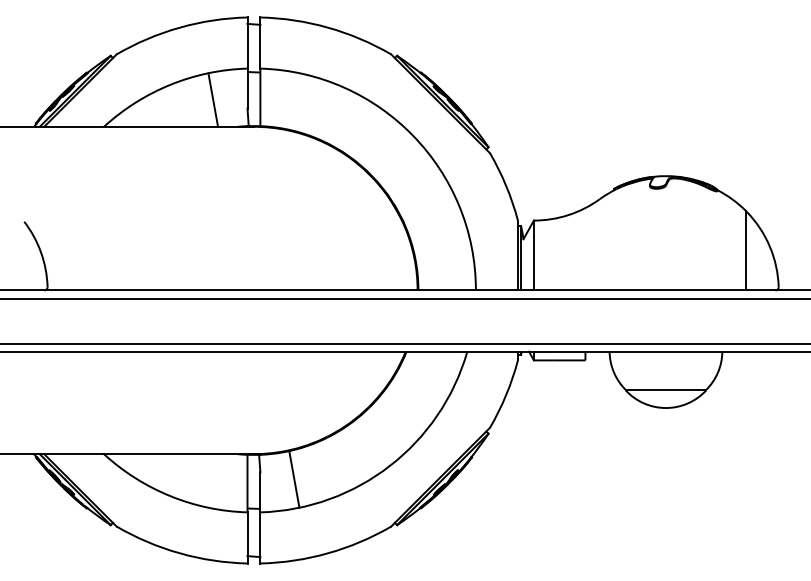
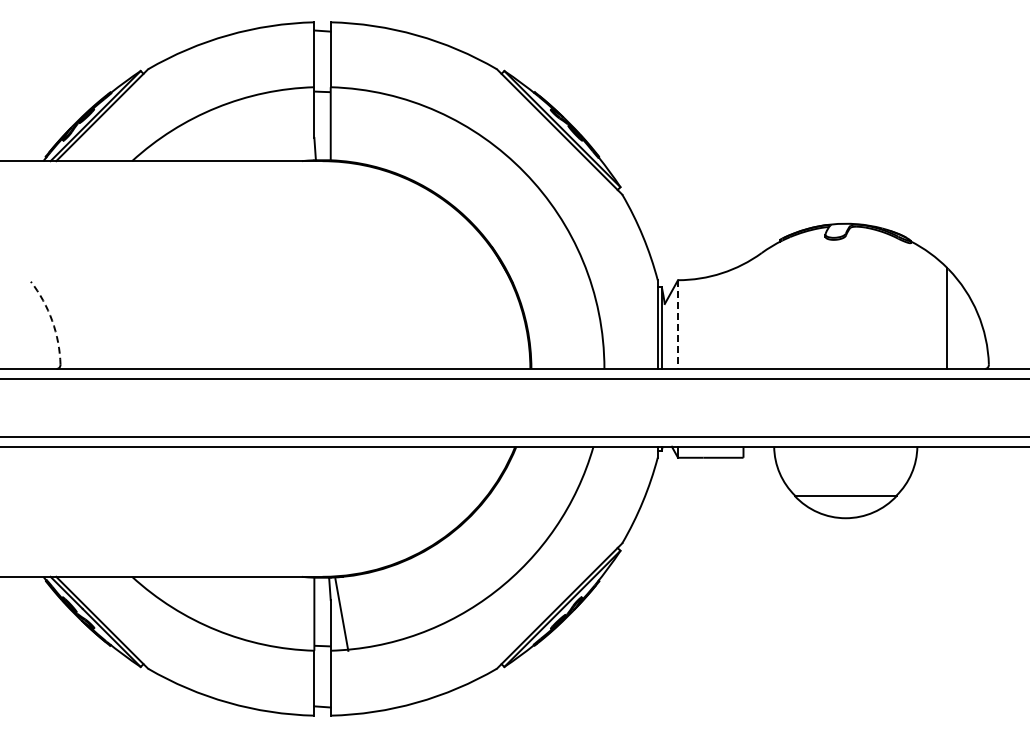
line: (212, 100) -> (270, 127), removed
arc: (41, 252) -> (52, 320), solid -> dashed
line: (534, 256) -> (678, 325), solid -> dashed
line: (294, 479) -> (341, 614), moved

